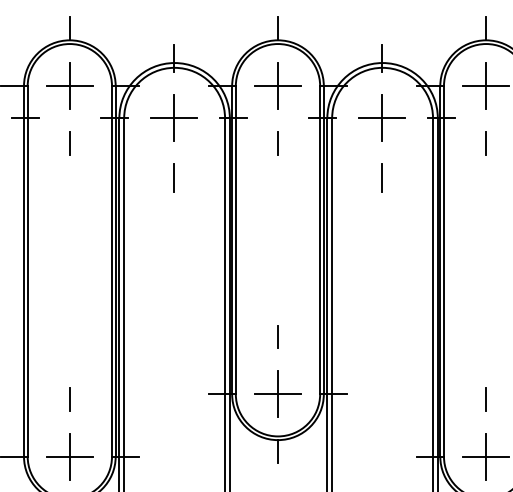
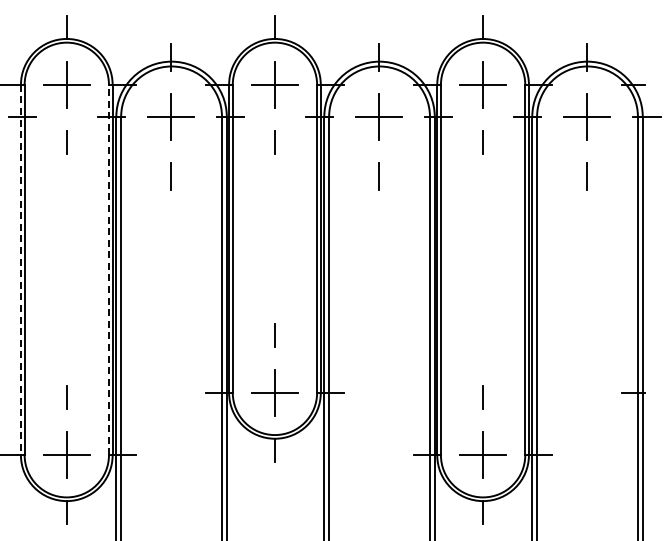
line: (111, 270) -> (108, 269), solid -> dashed
line: (23, 271) -> (20, 270), solid -> dashed

